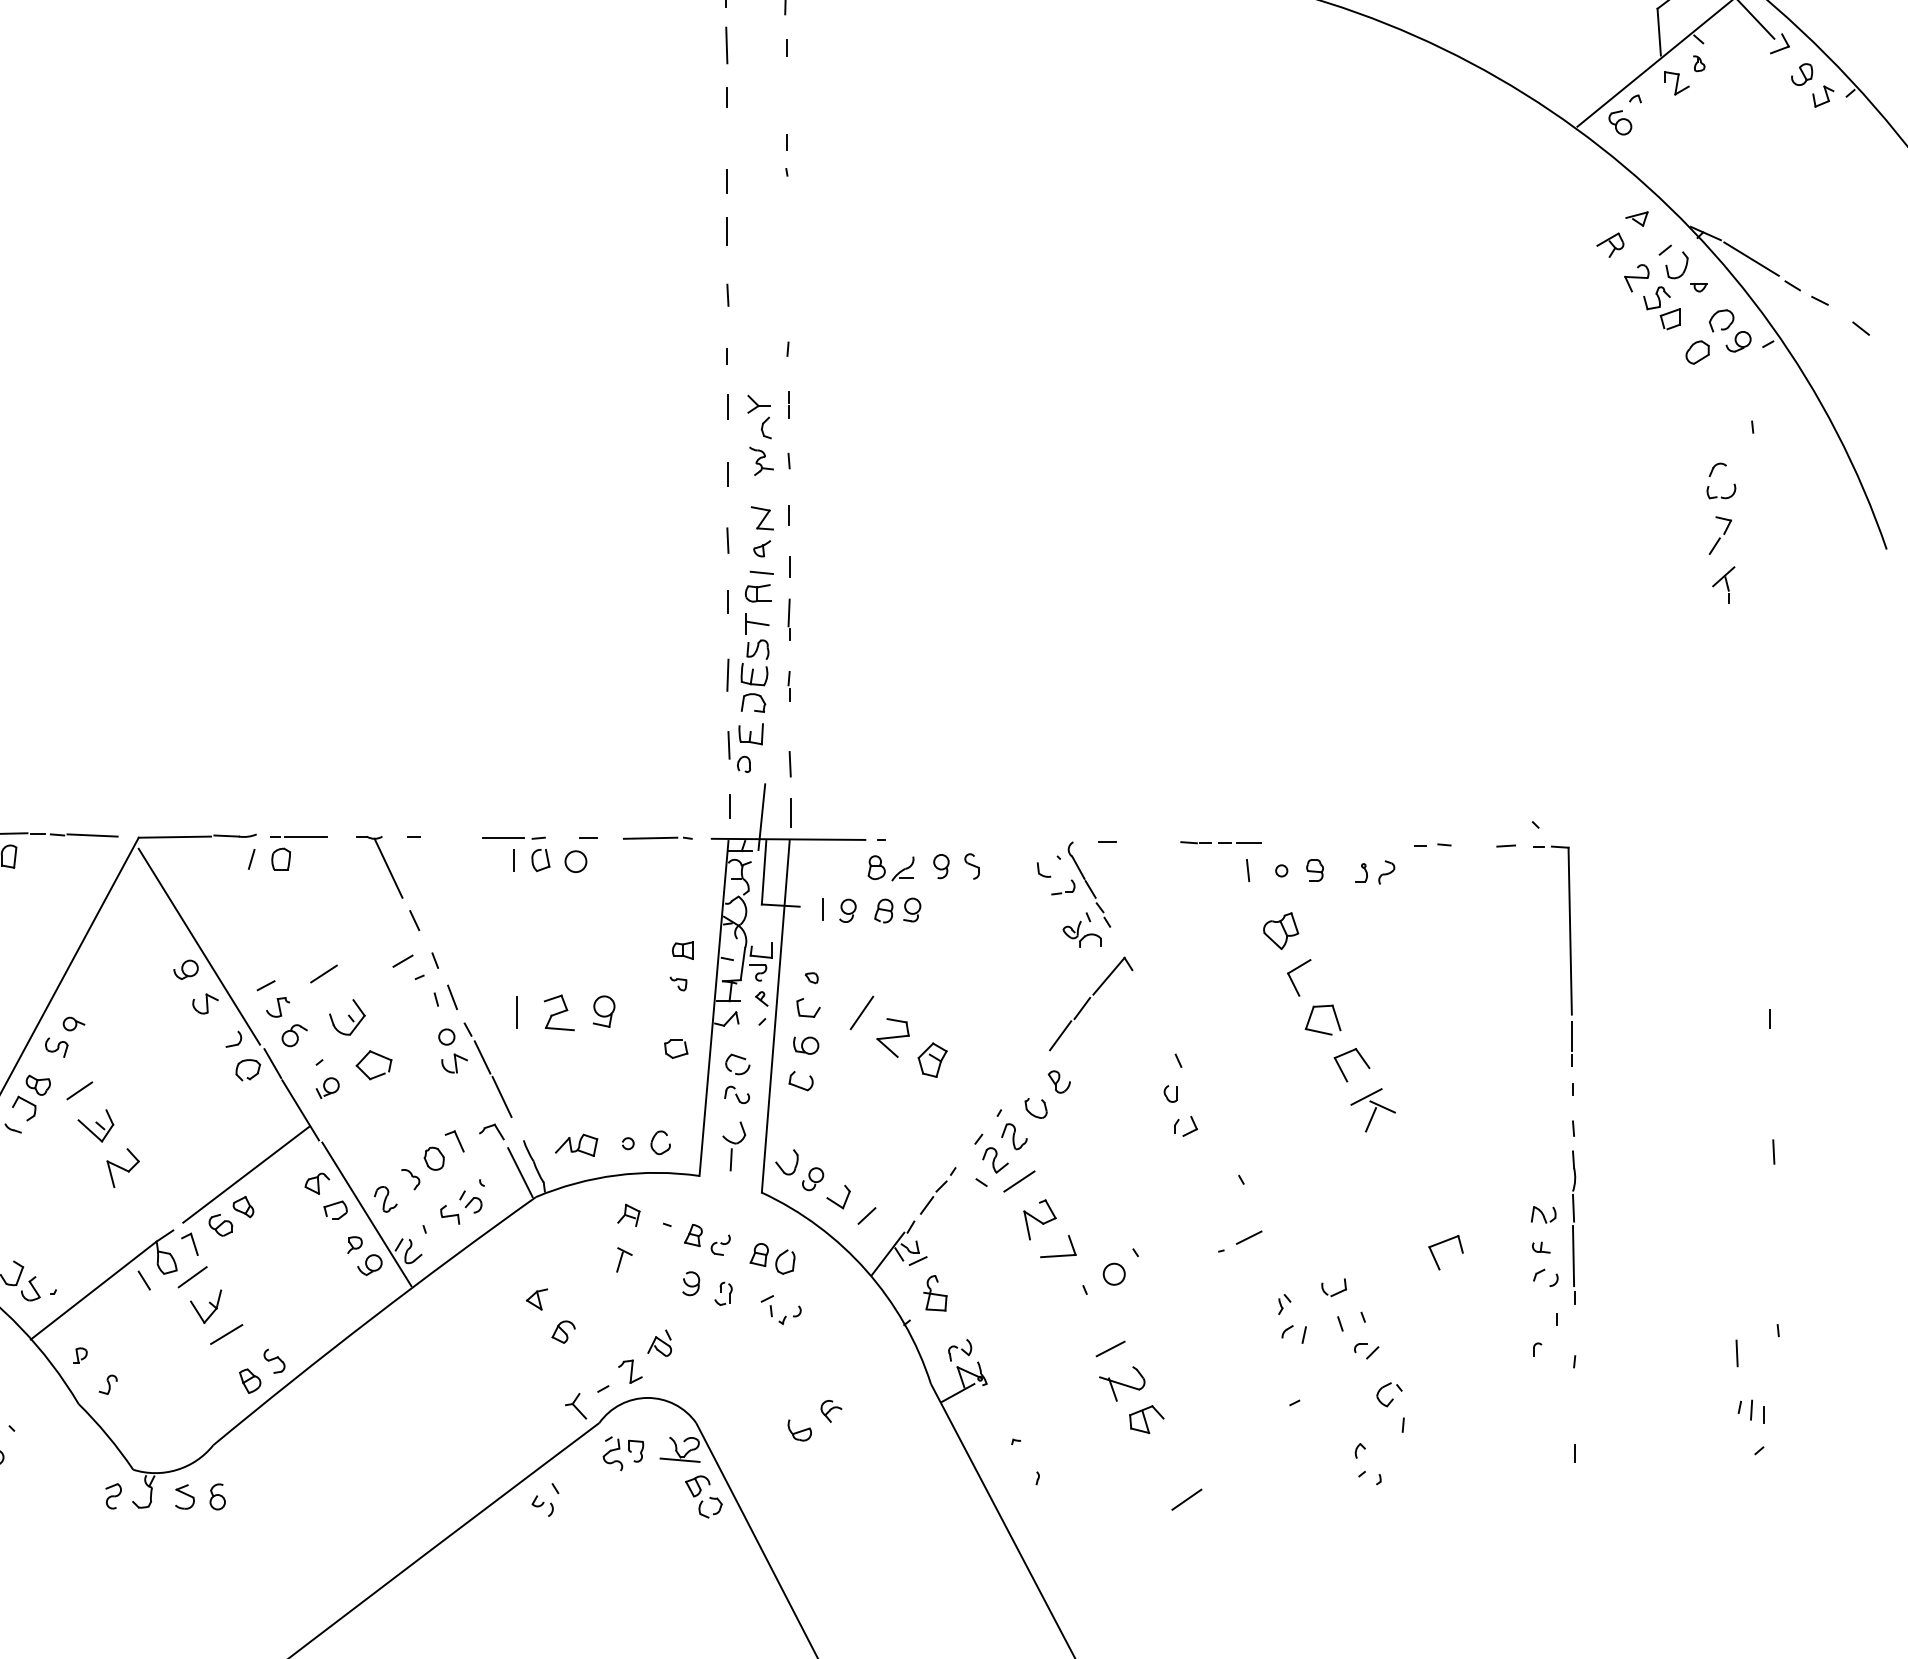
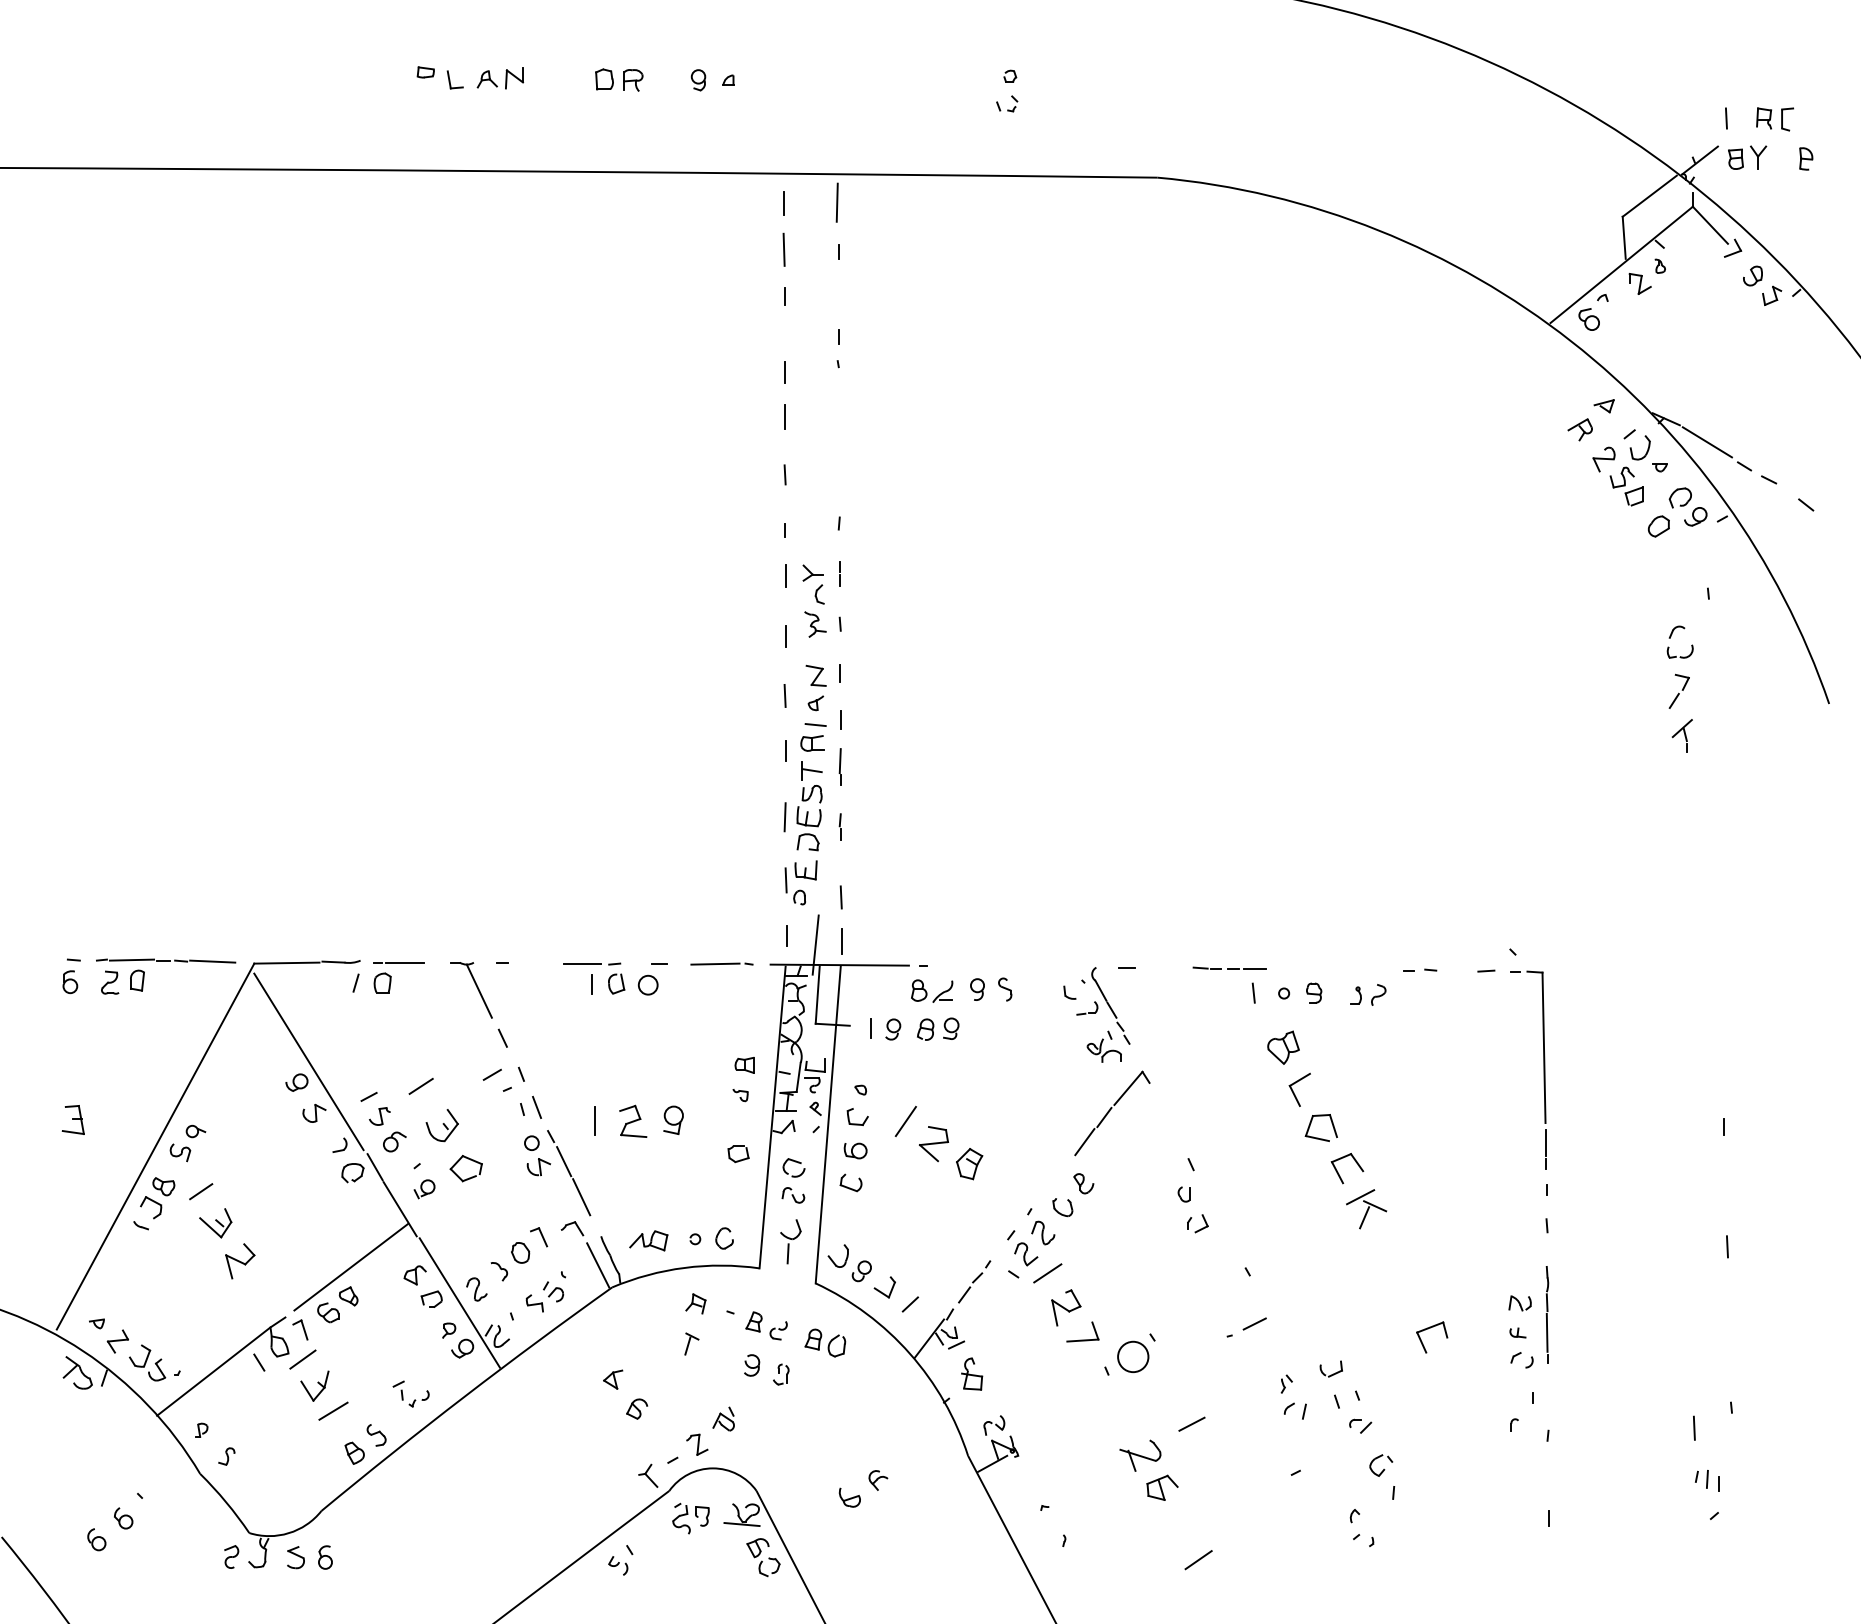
part: (1574, 1227) -> (1547, 1314), size x0.7
circle: (1113, 1273) -> (1132, 1356), size x1.6
part: (772, 1310) -> (403, 1394), moved
line: (1110, 1348) -> (1191, 1423), moved

